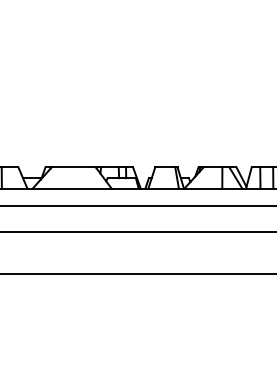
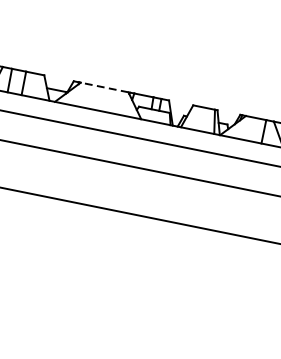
line: (73, 167) -> (104, 87), solid -> dashed

